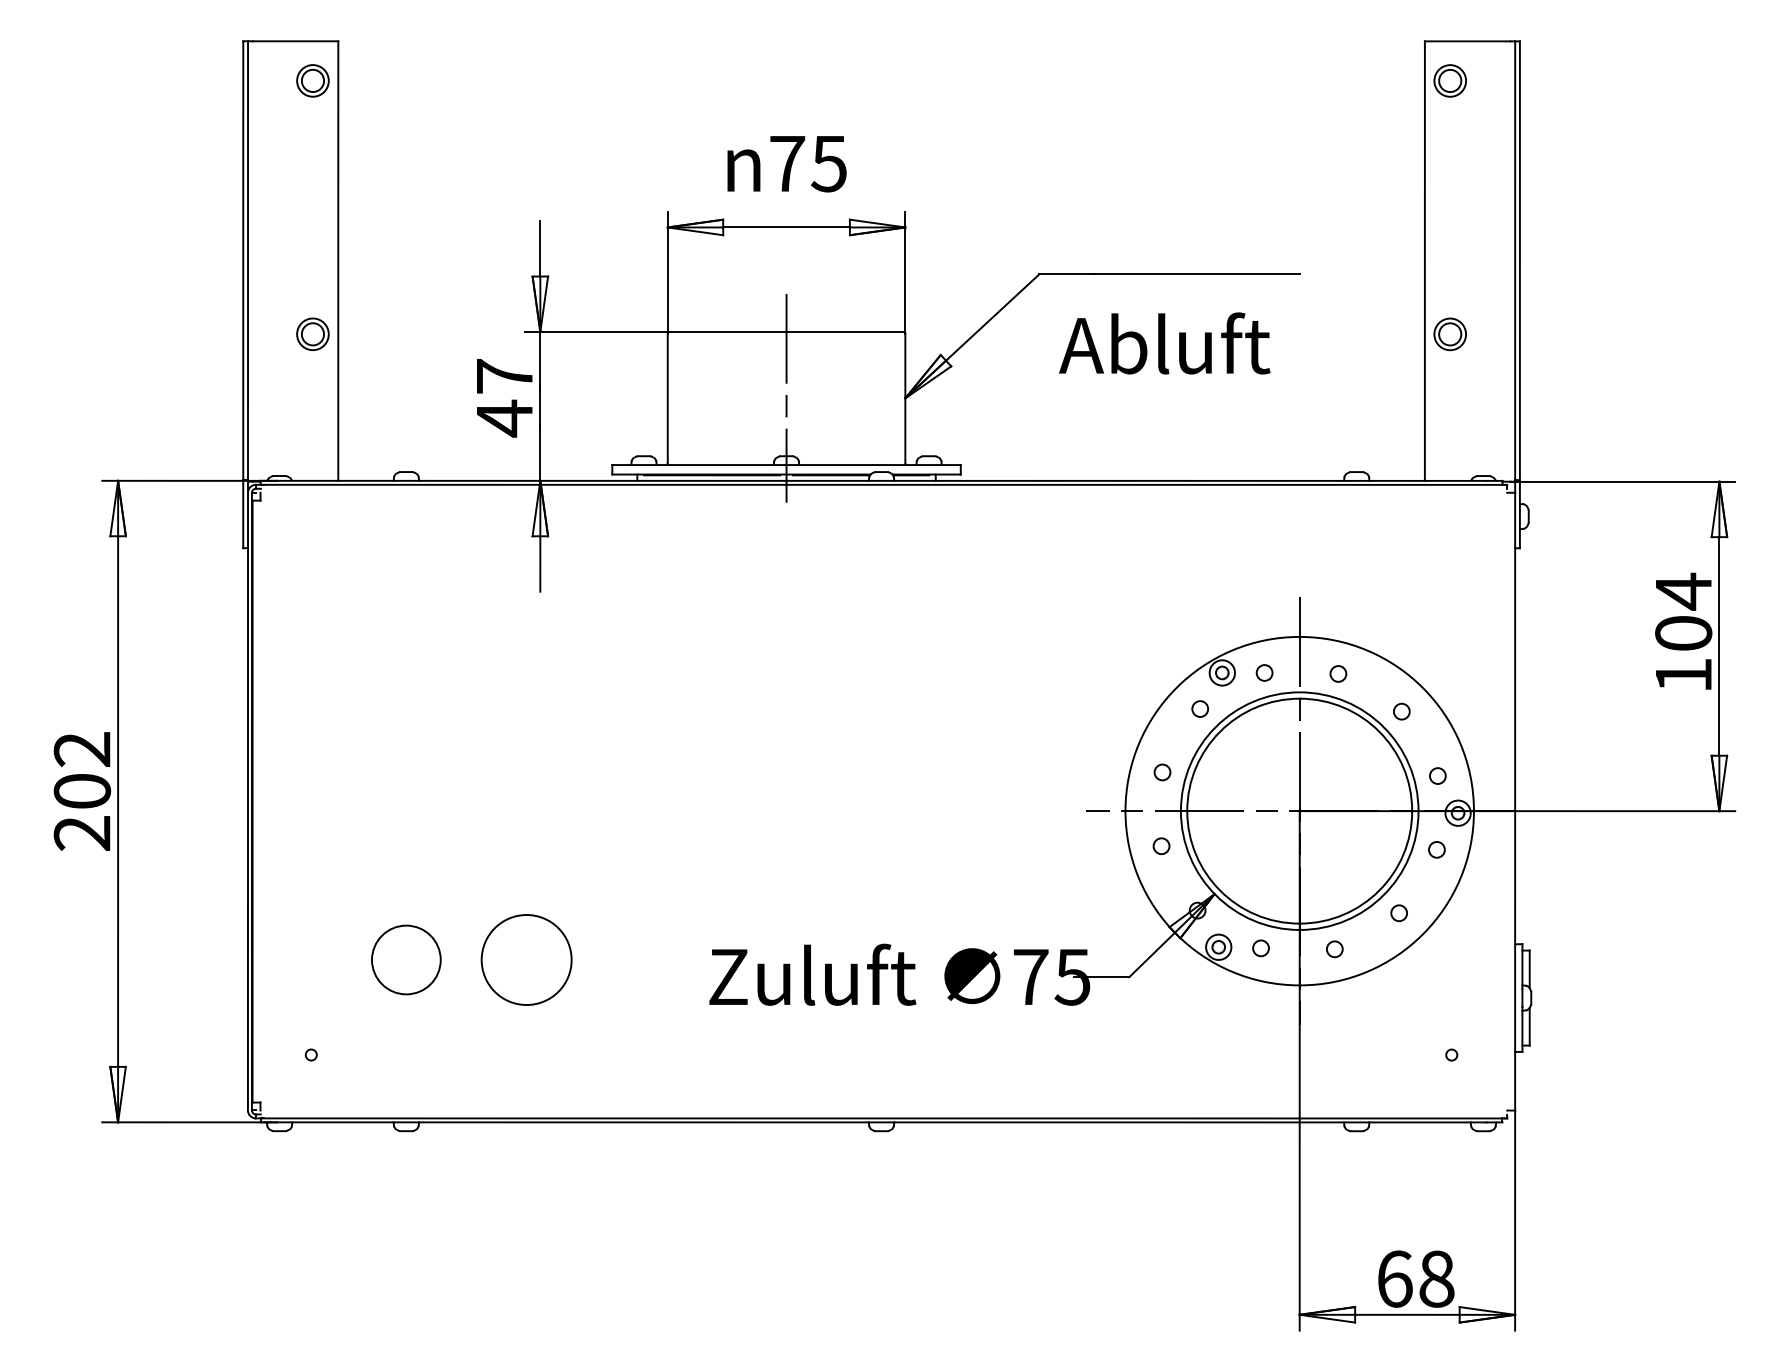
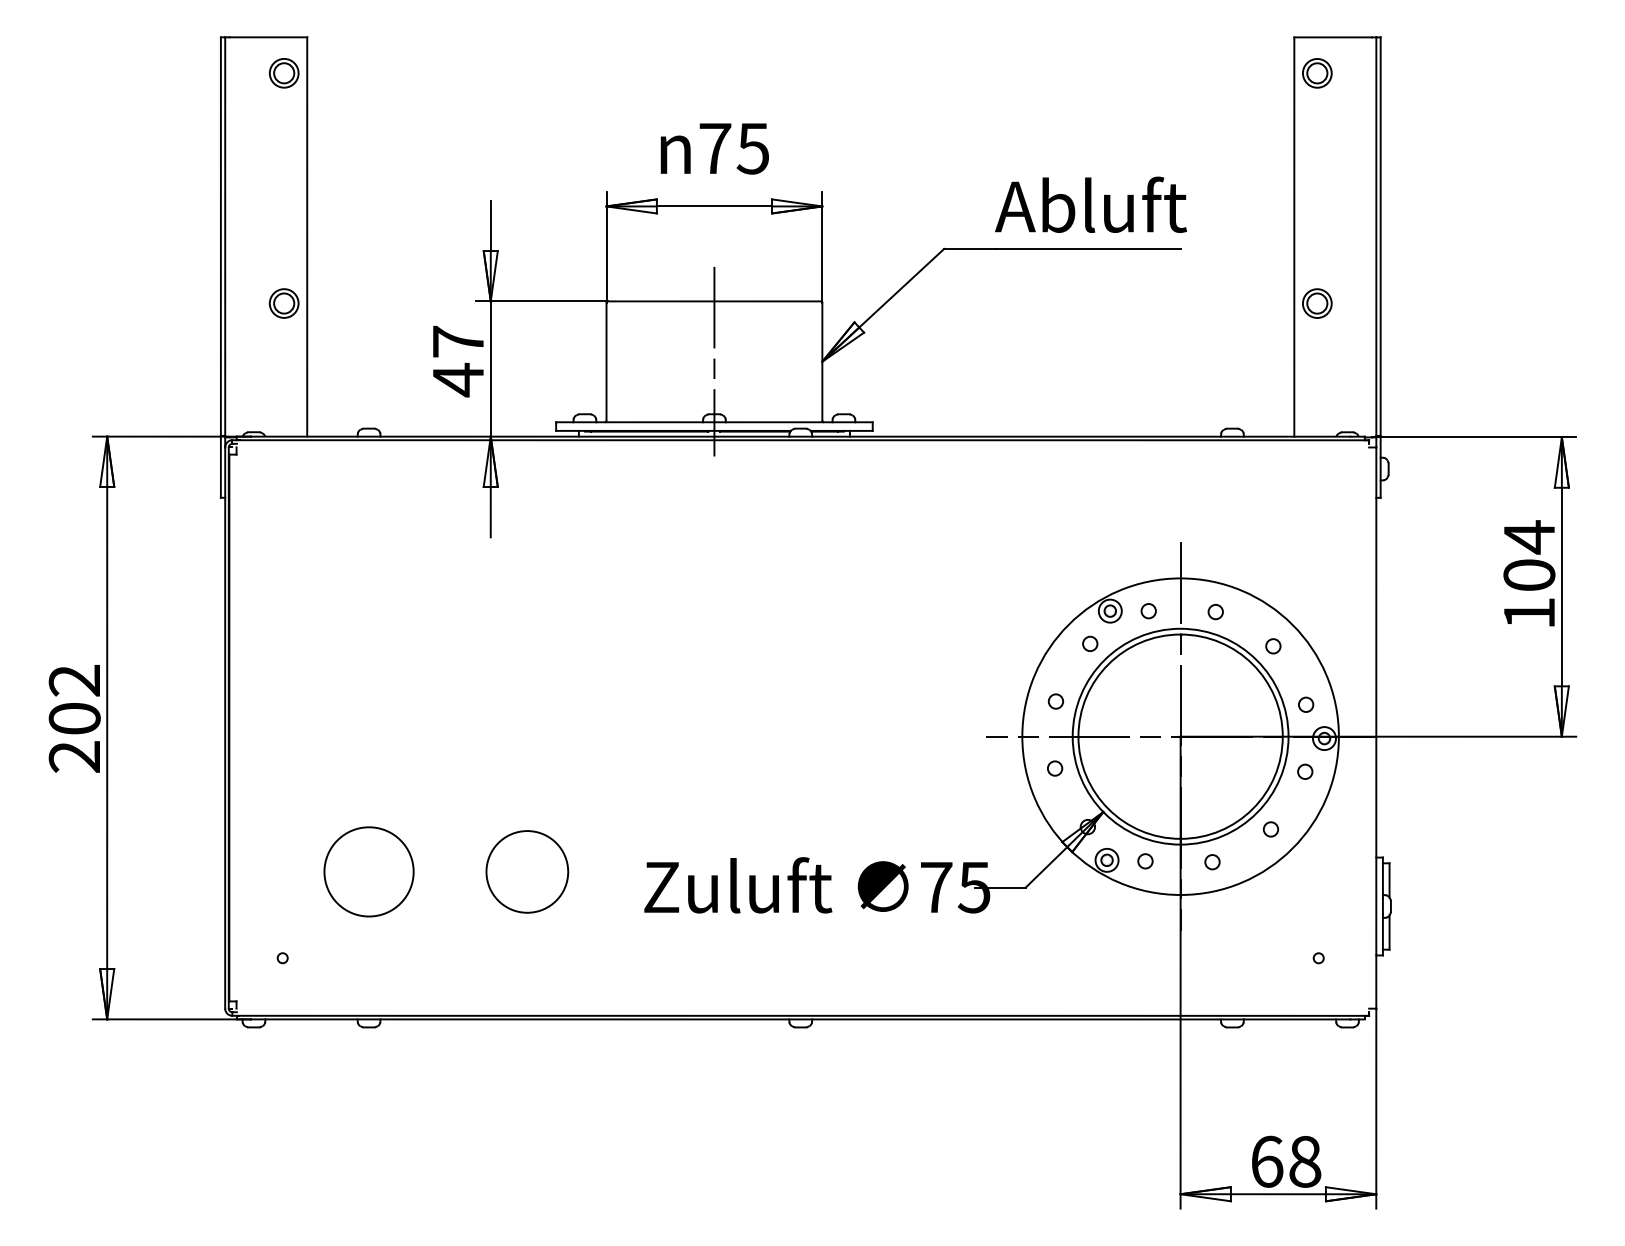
text: (1164, 343) -> (1090, 204), moved
circle: (405, 959) -> (368, 871), size x1.43
circle: (526, 959) -> (527, 871), moved

